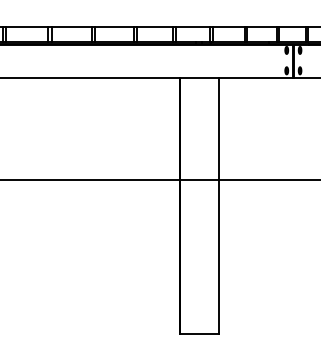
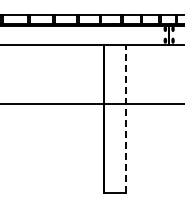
line: (219, 205) -> (126, 118), solid -> dashed

